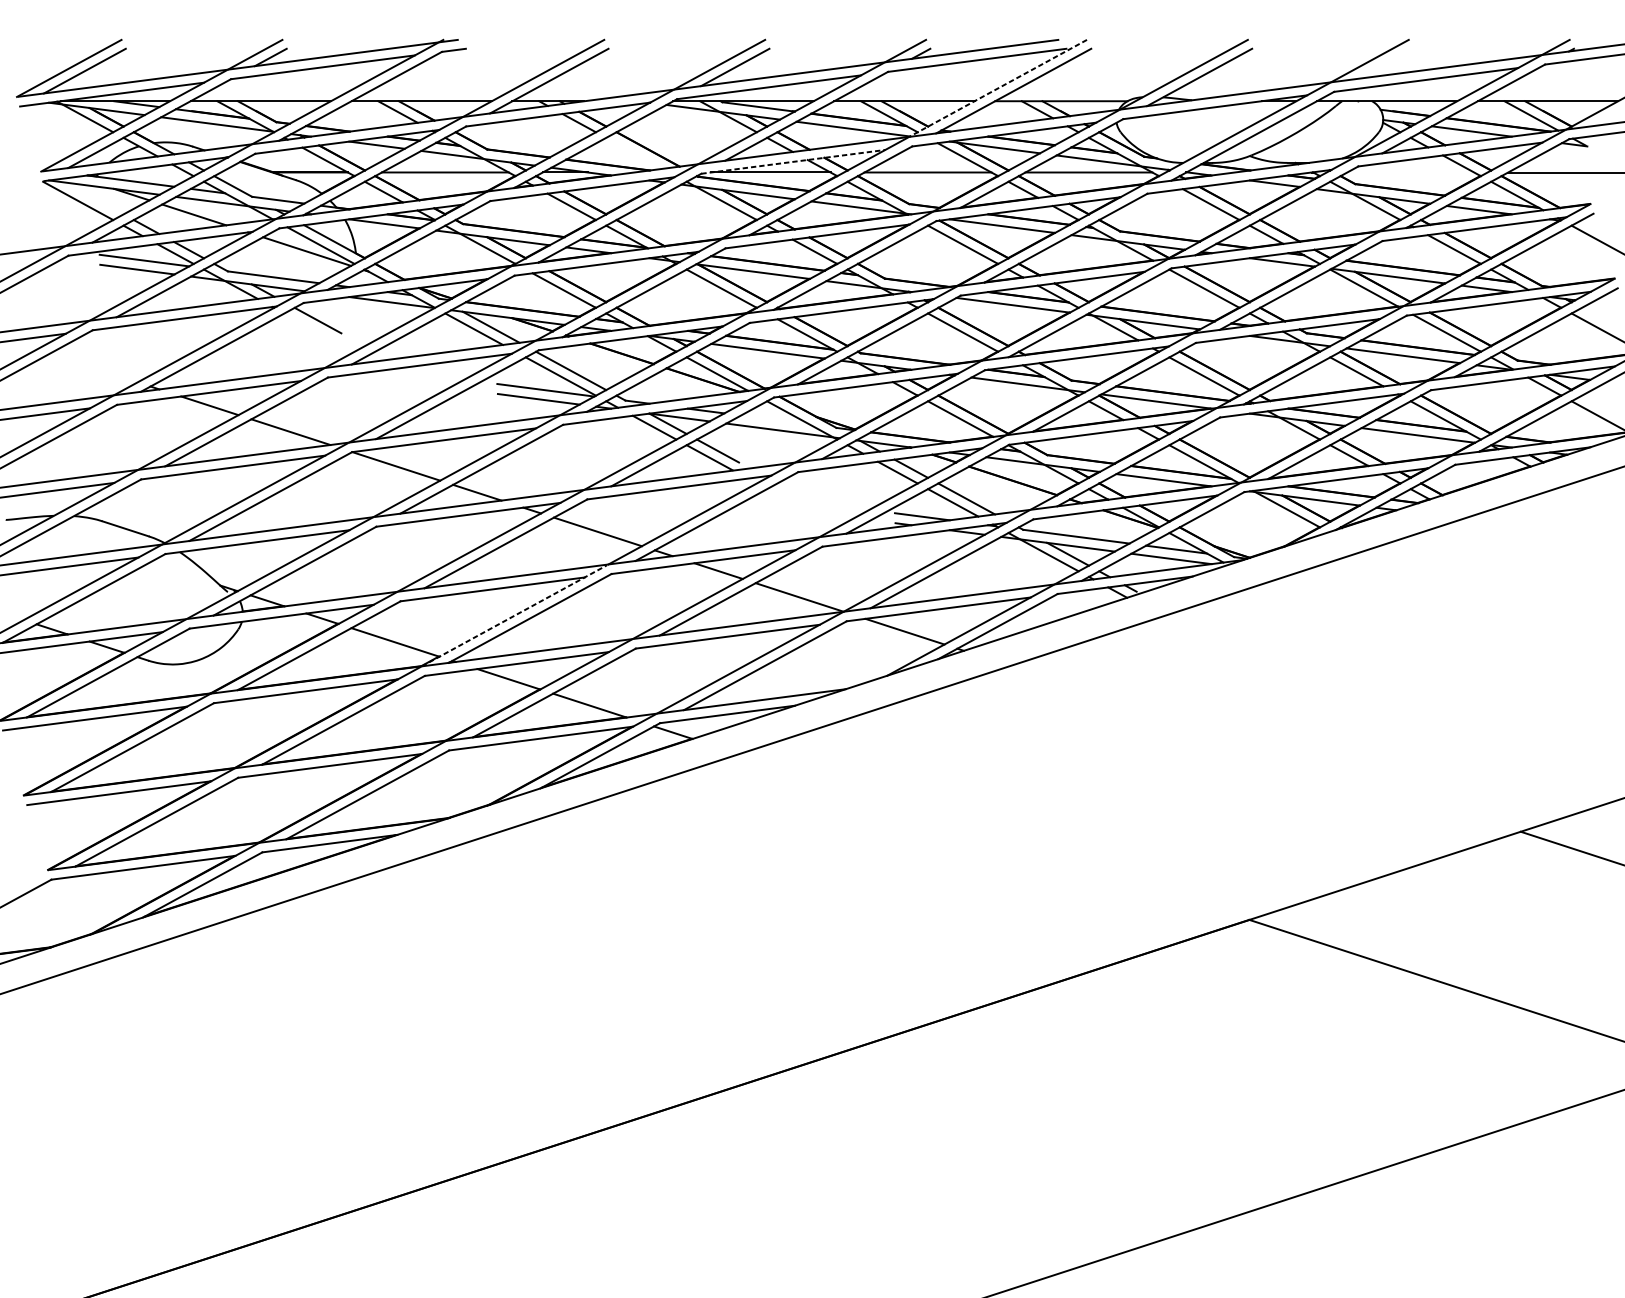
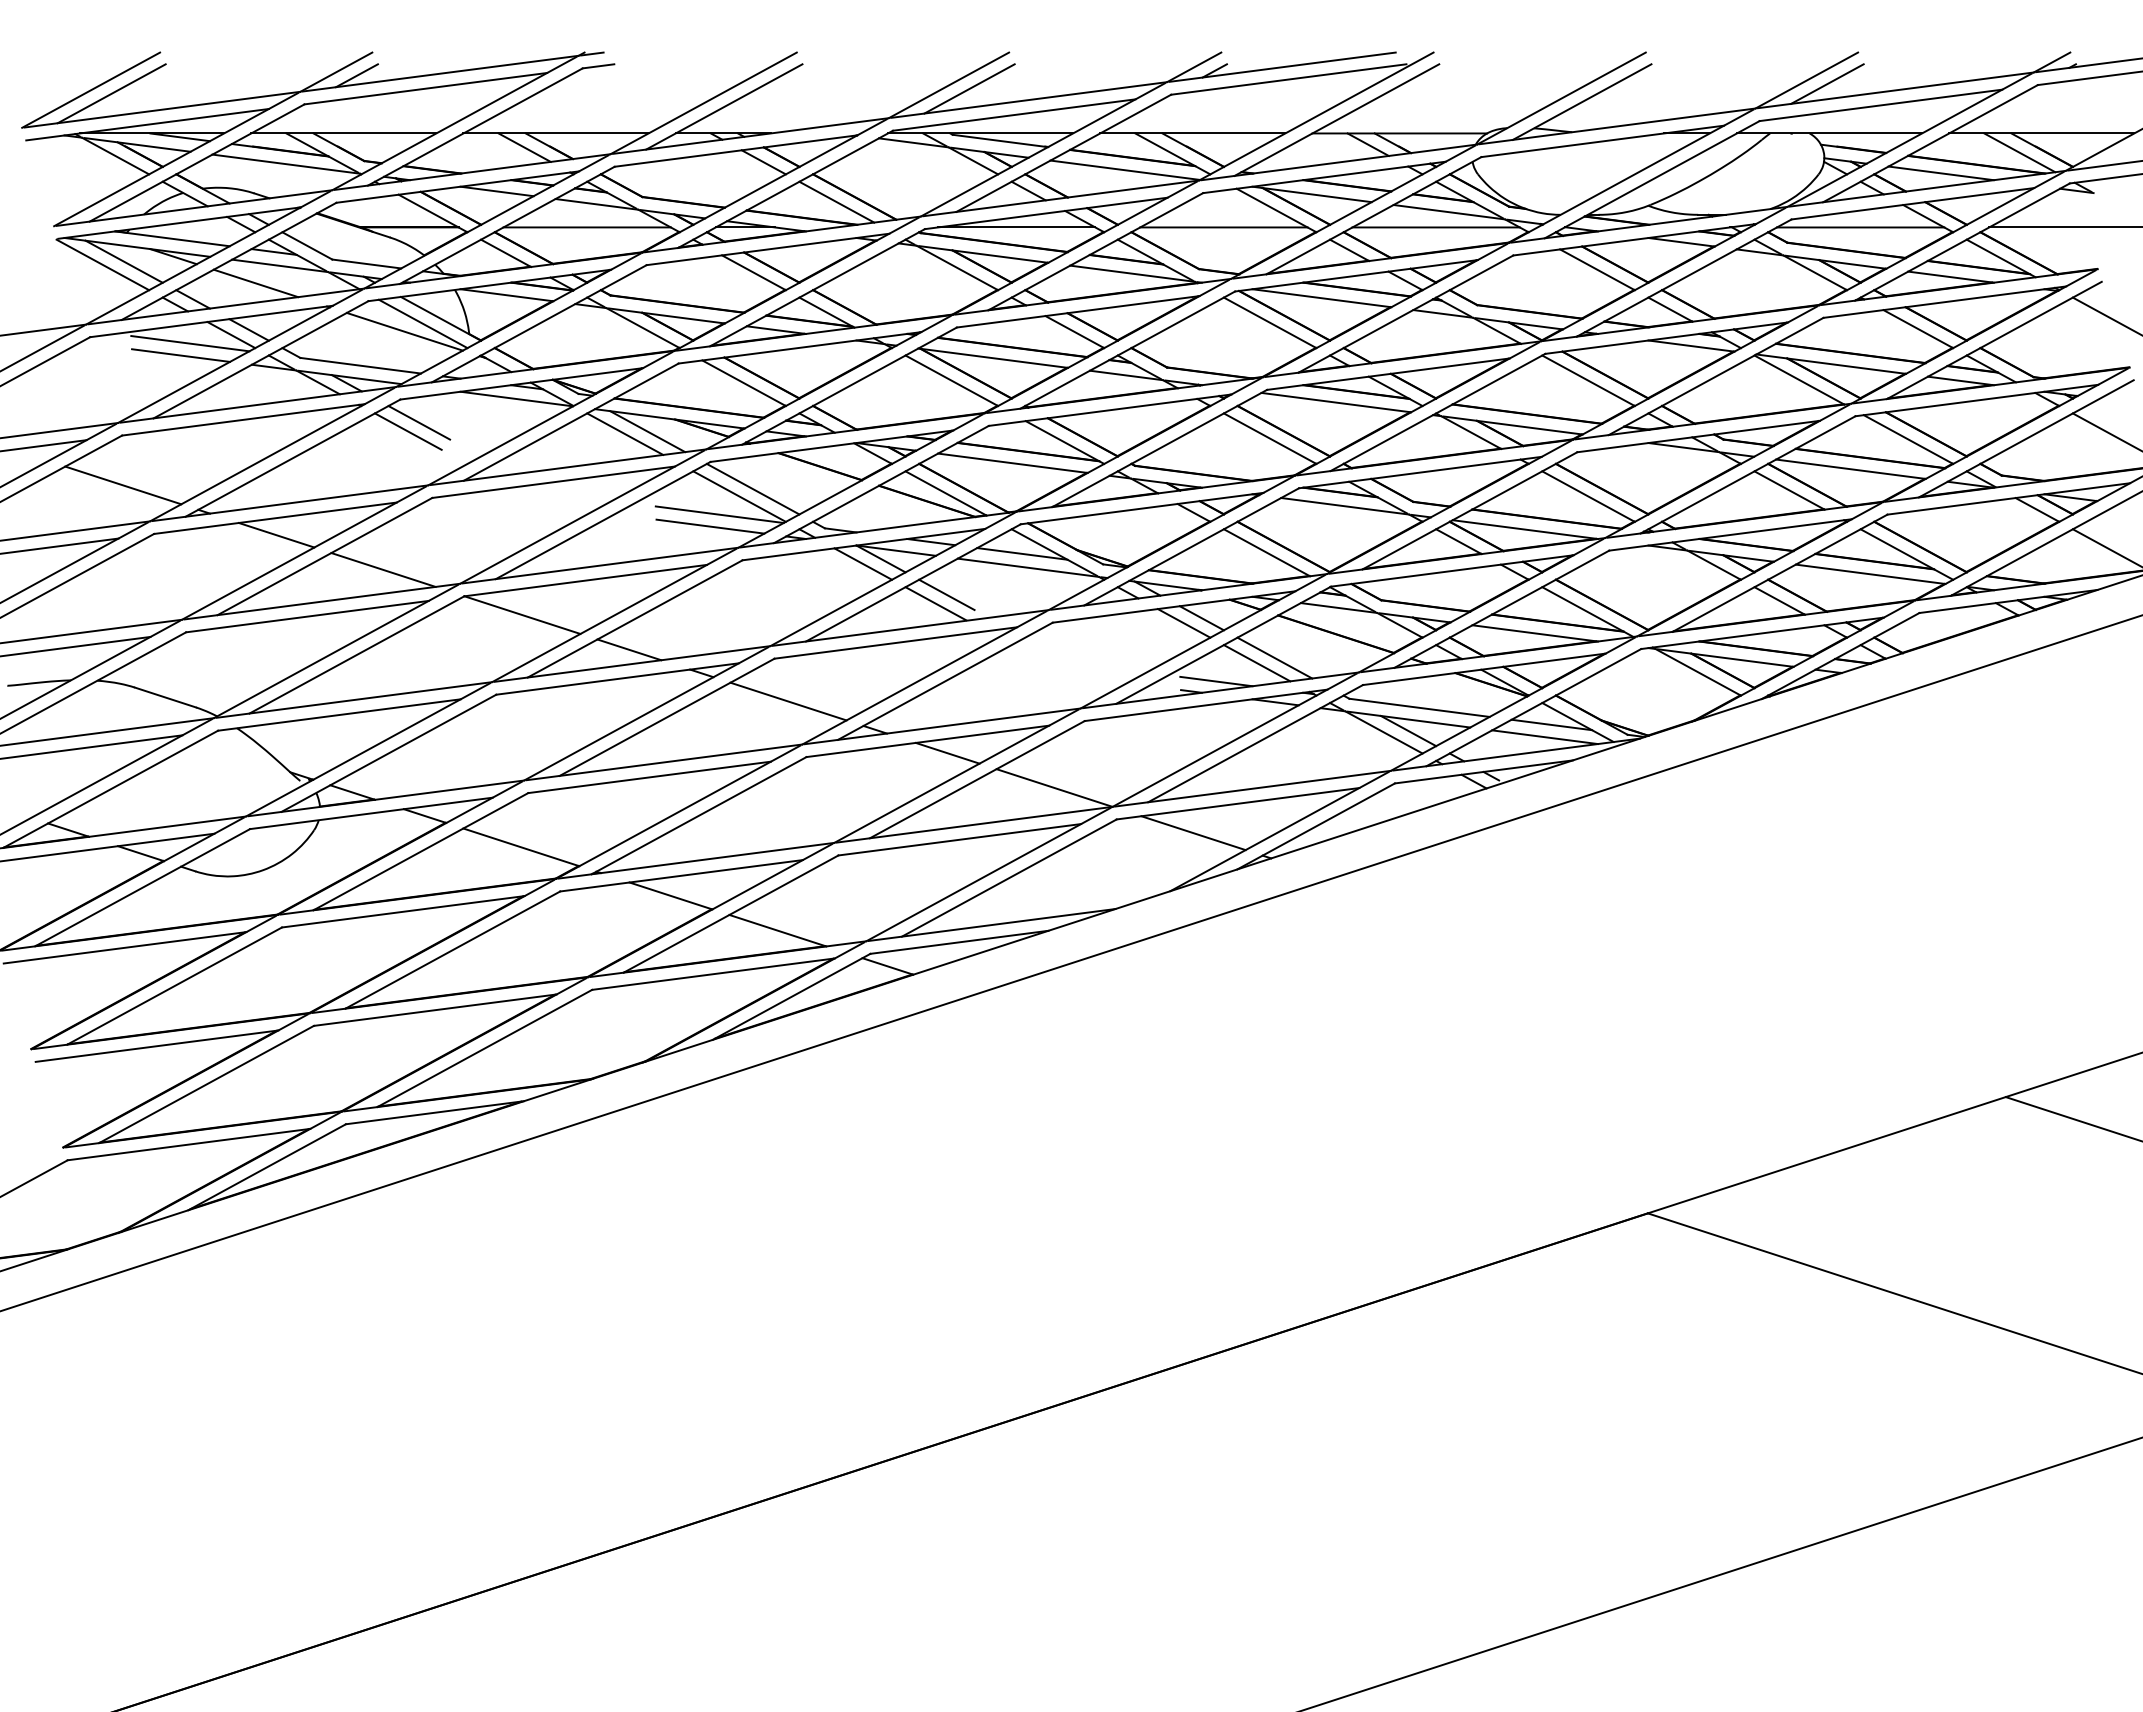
line: (1385, 63) -> (1827, 83), added
line: (998, 88) -> (1316, 116), dashed -> solid
line: (634, 152) -> (836, 201), added
line: (793, 161) -> (1046, 213), dashed -> solid
line: (1410, 172) -> (1860, 227), added
line: (93, 198) -> (123, 261), added
line: (309, 327) -> (407, 431), added
line: (93, 368) -> (123, 485), added
line: (775, 419) -> (1022, 553), added
line: (514, 616) -> (678, 812), dashed -> solid

